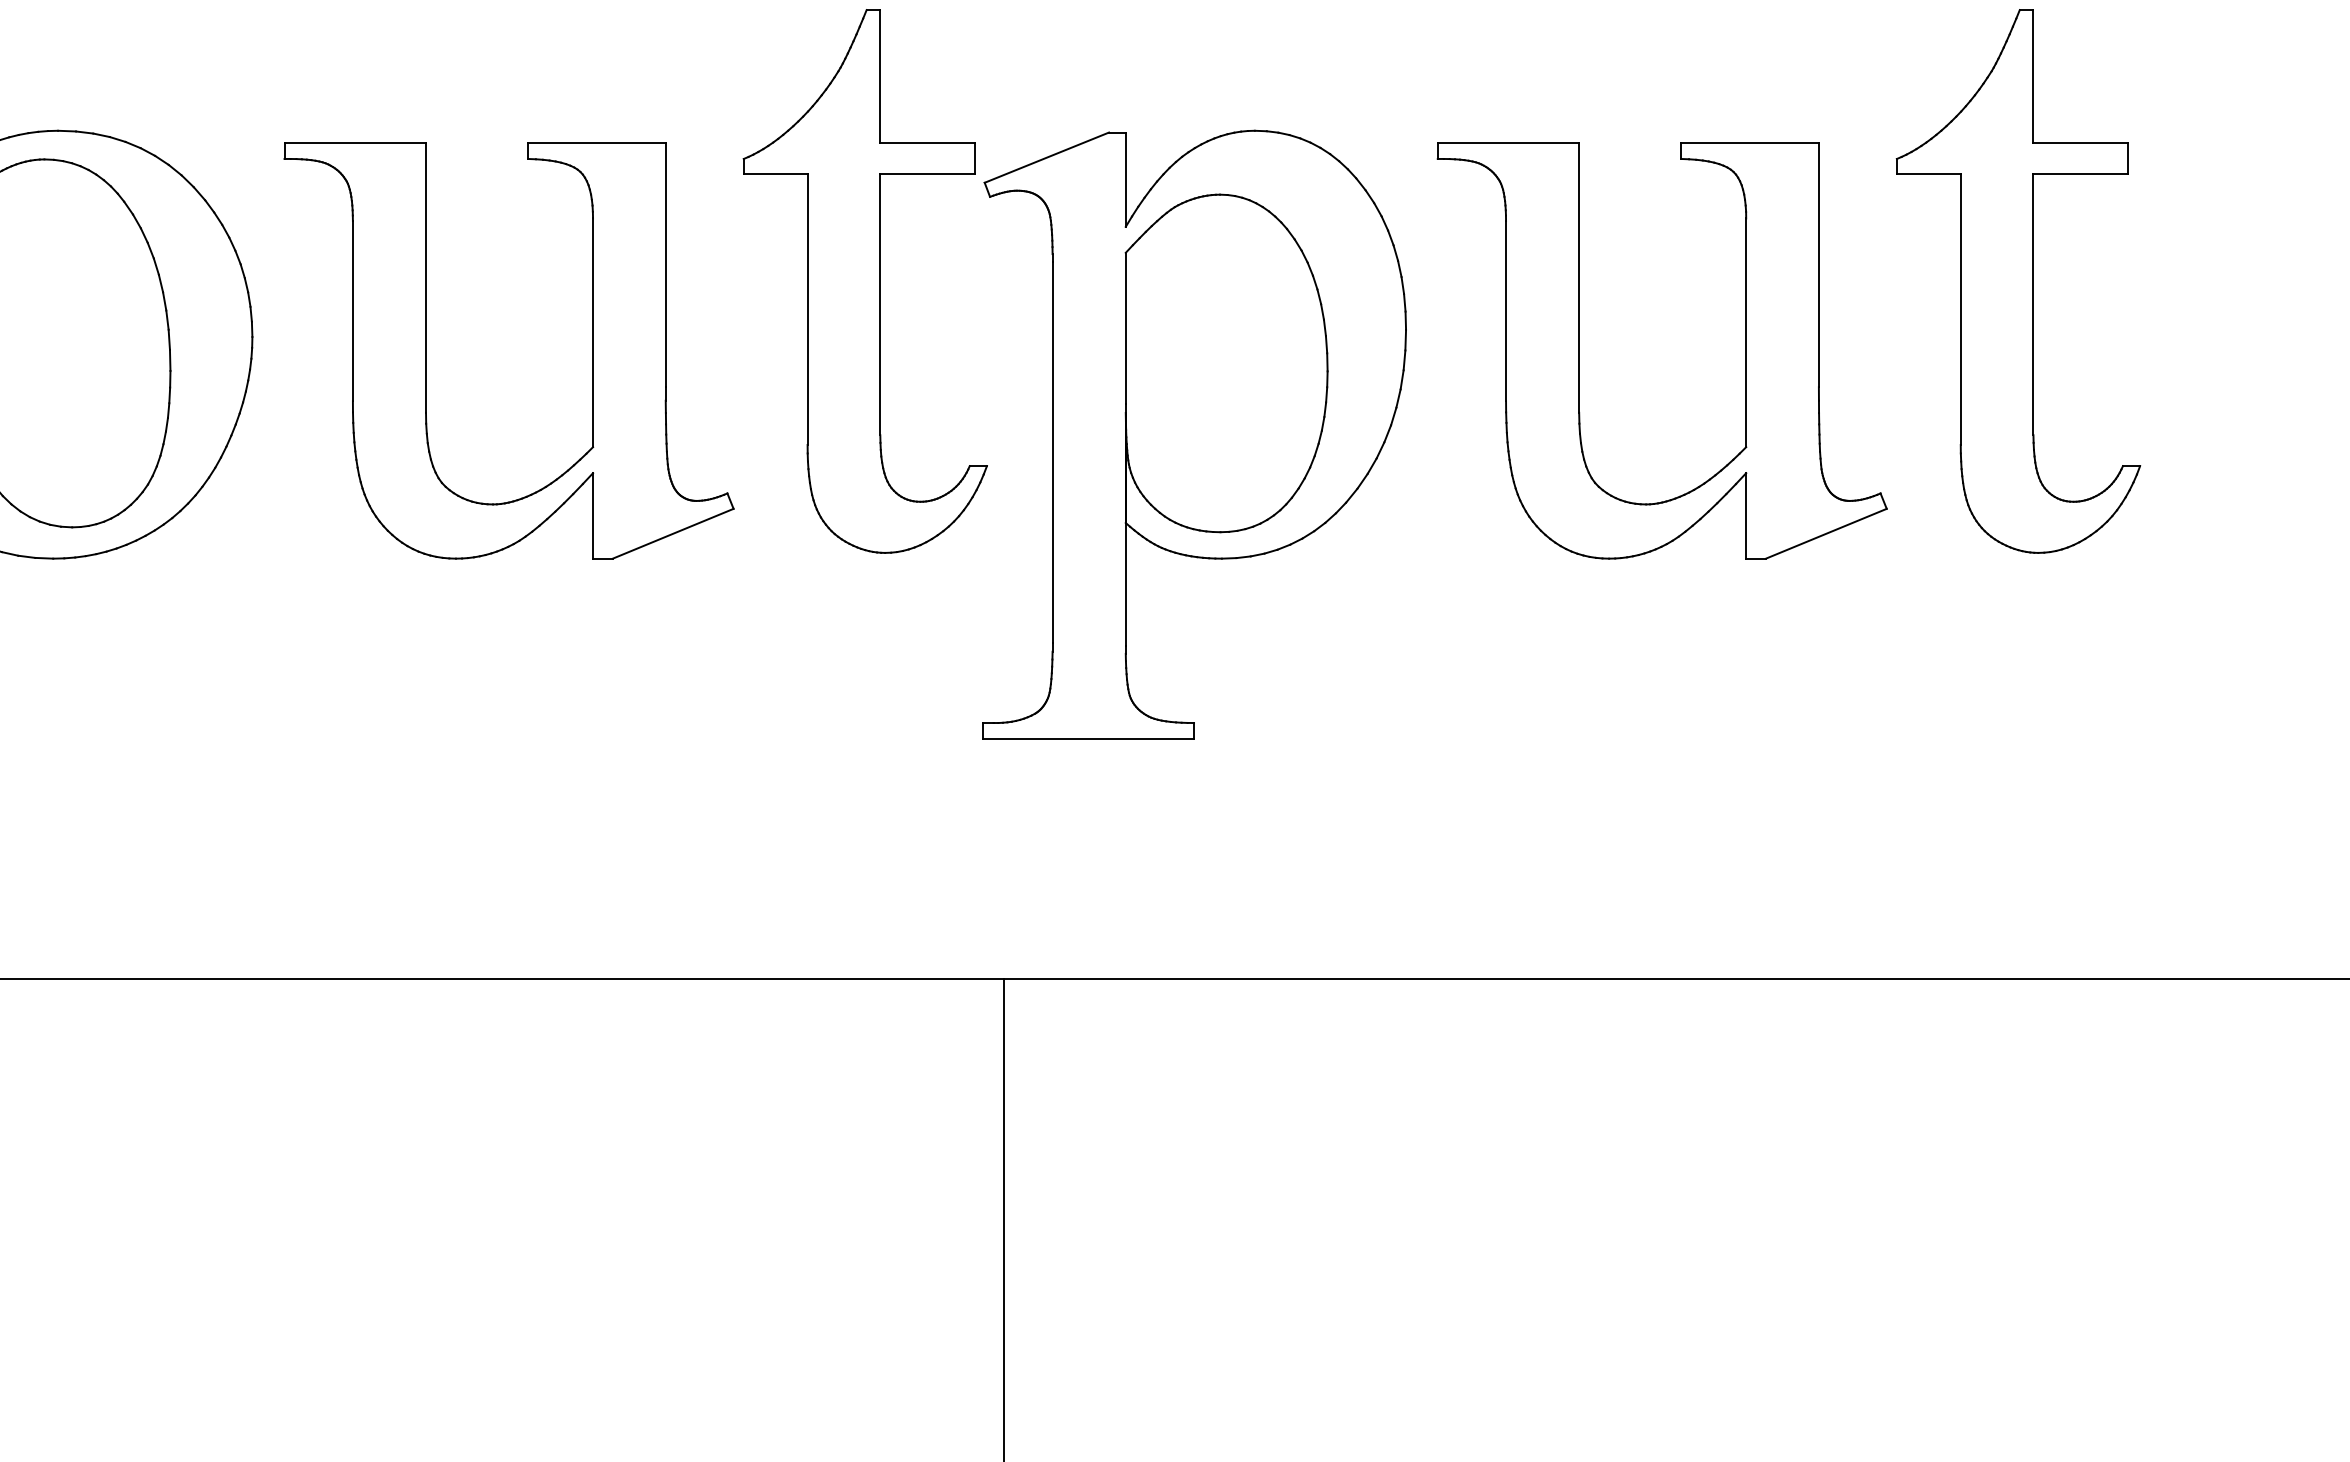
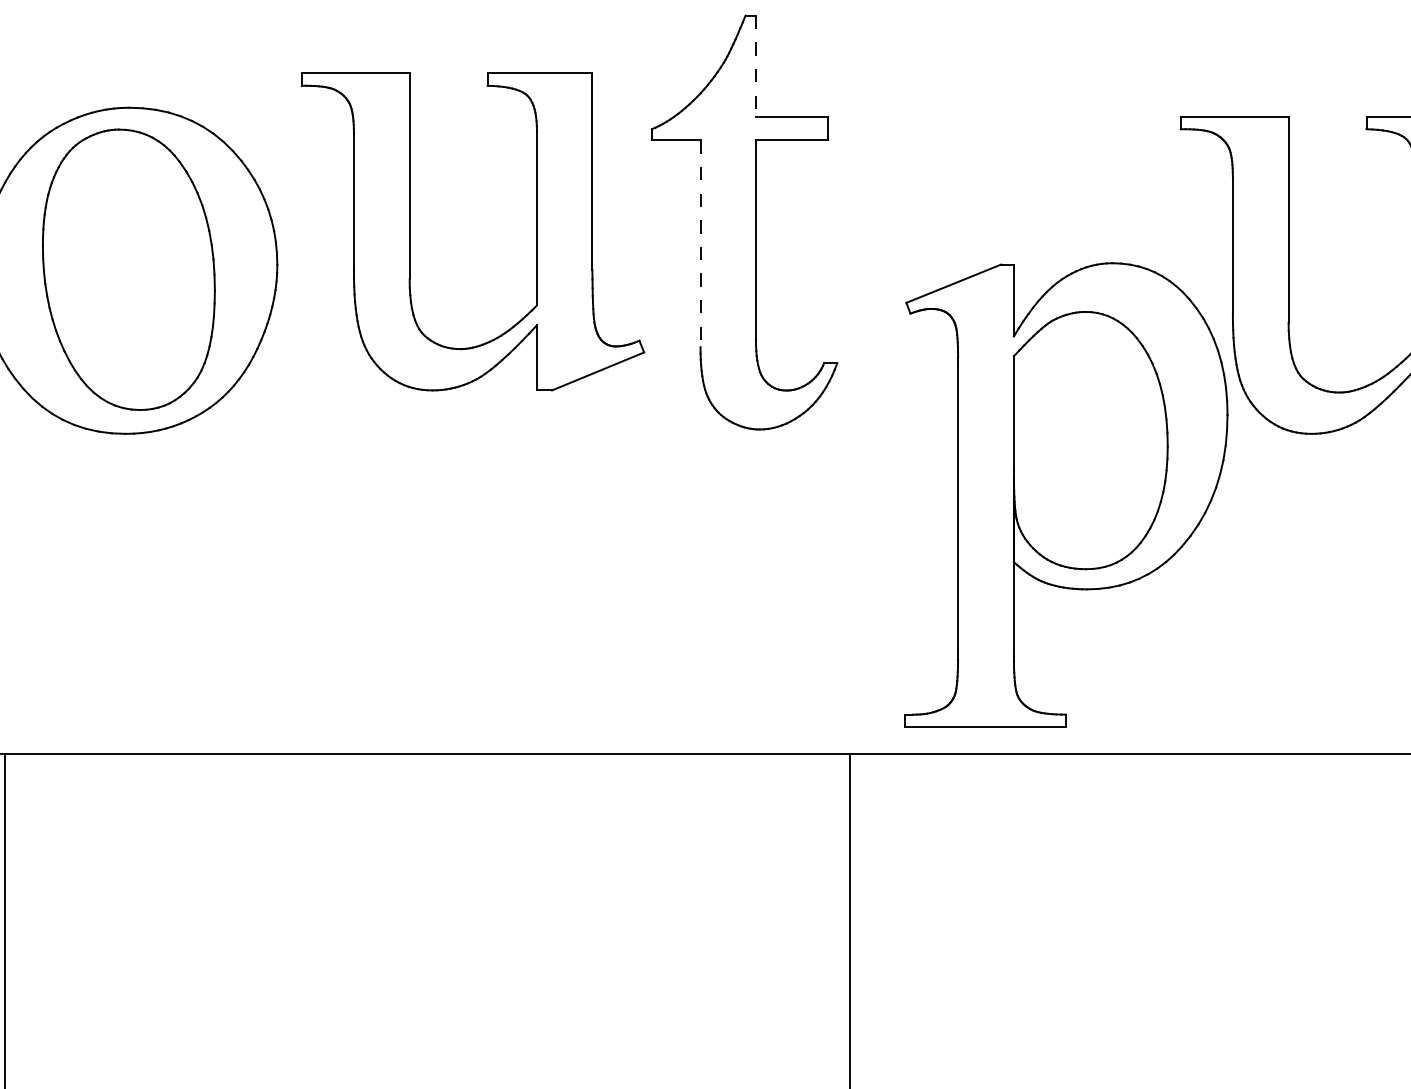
line: (880, 76) -> (756, 66), solid -> dashed
line: (807, 309) -> (700, 243), solid -> dashed
part: (426, 350) -> (410, 231), moved
part: (1194, 434) -> (1066, 494), moved

